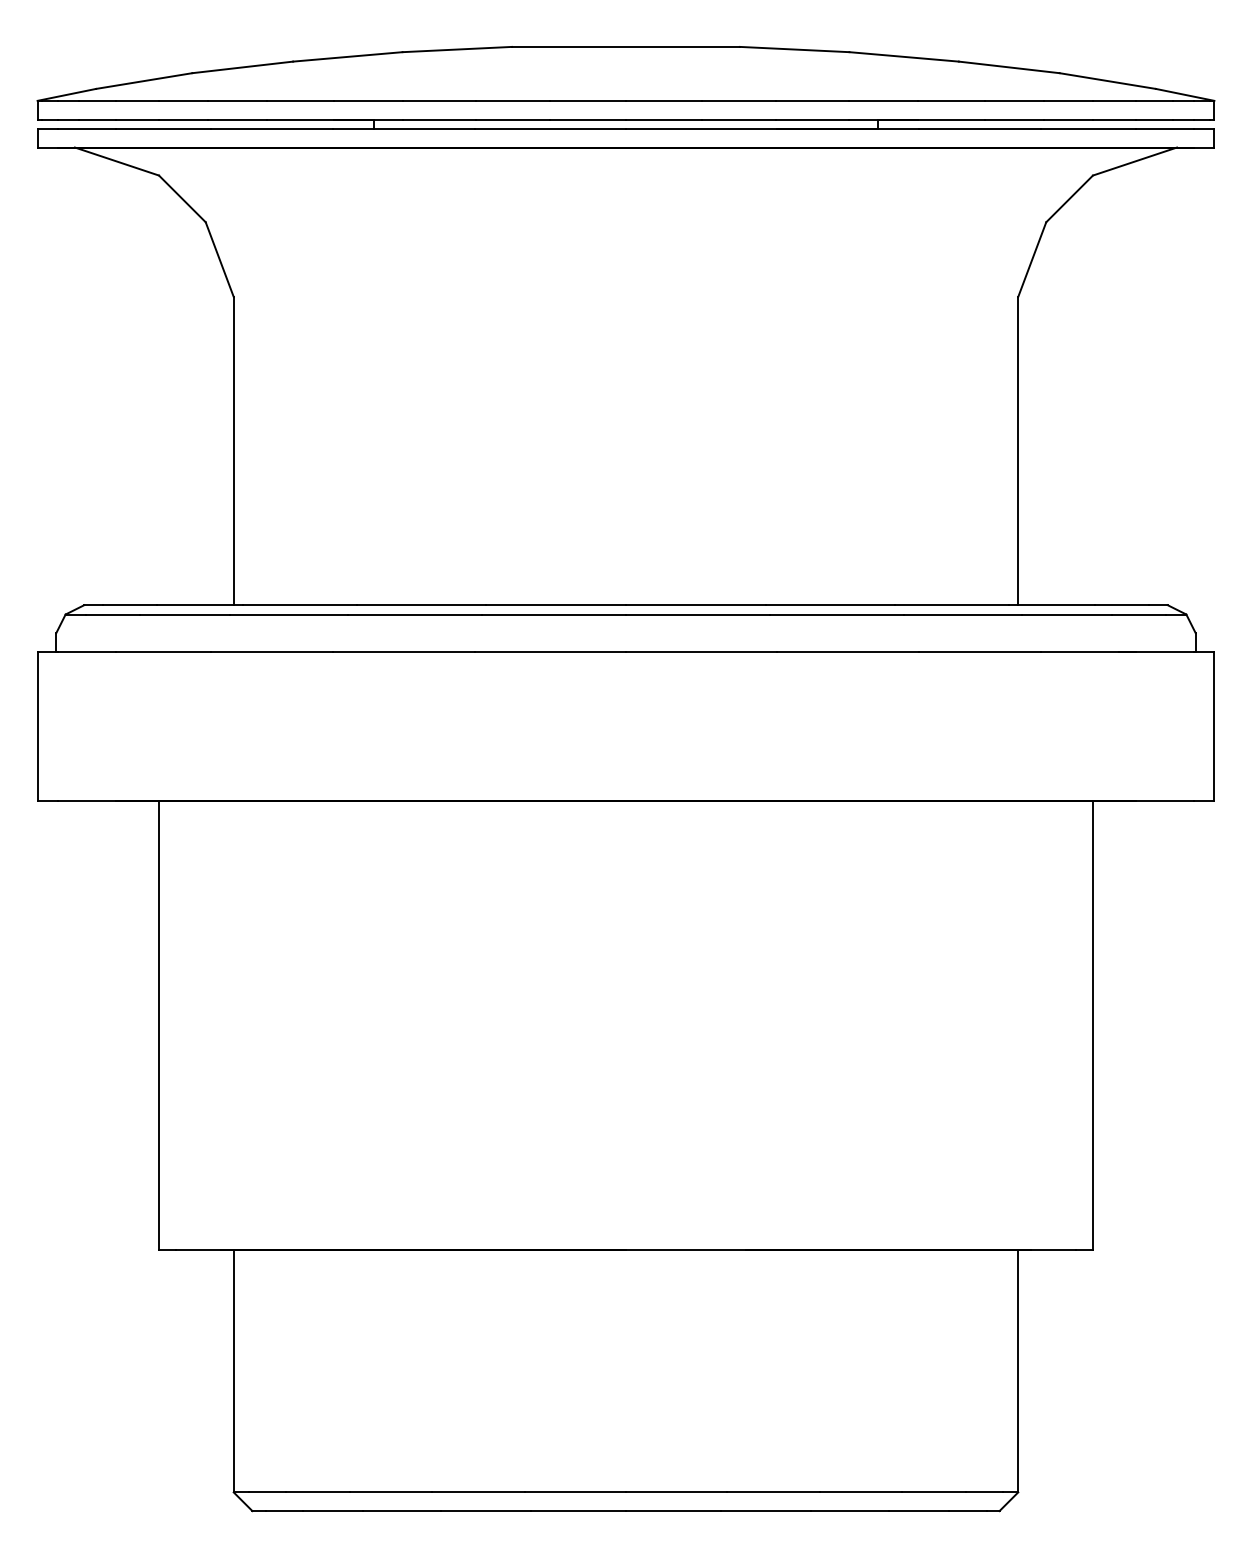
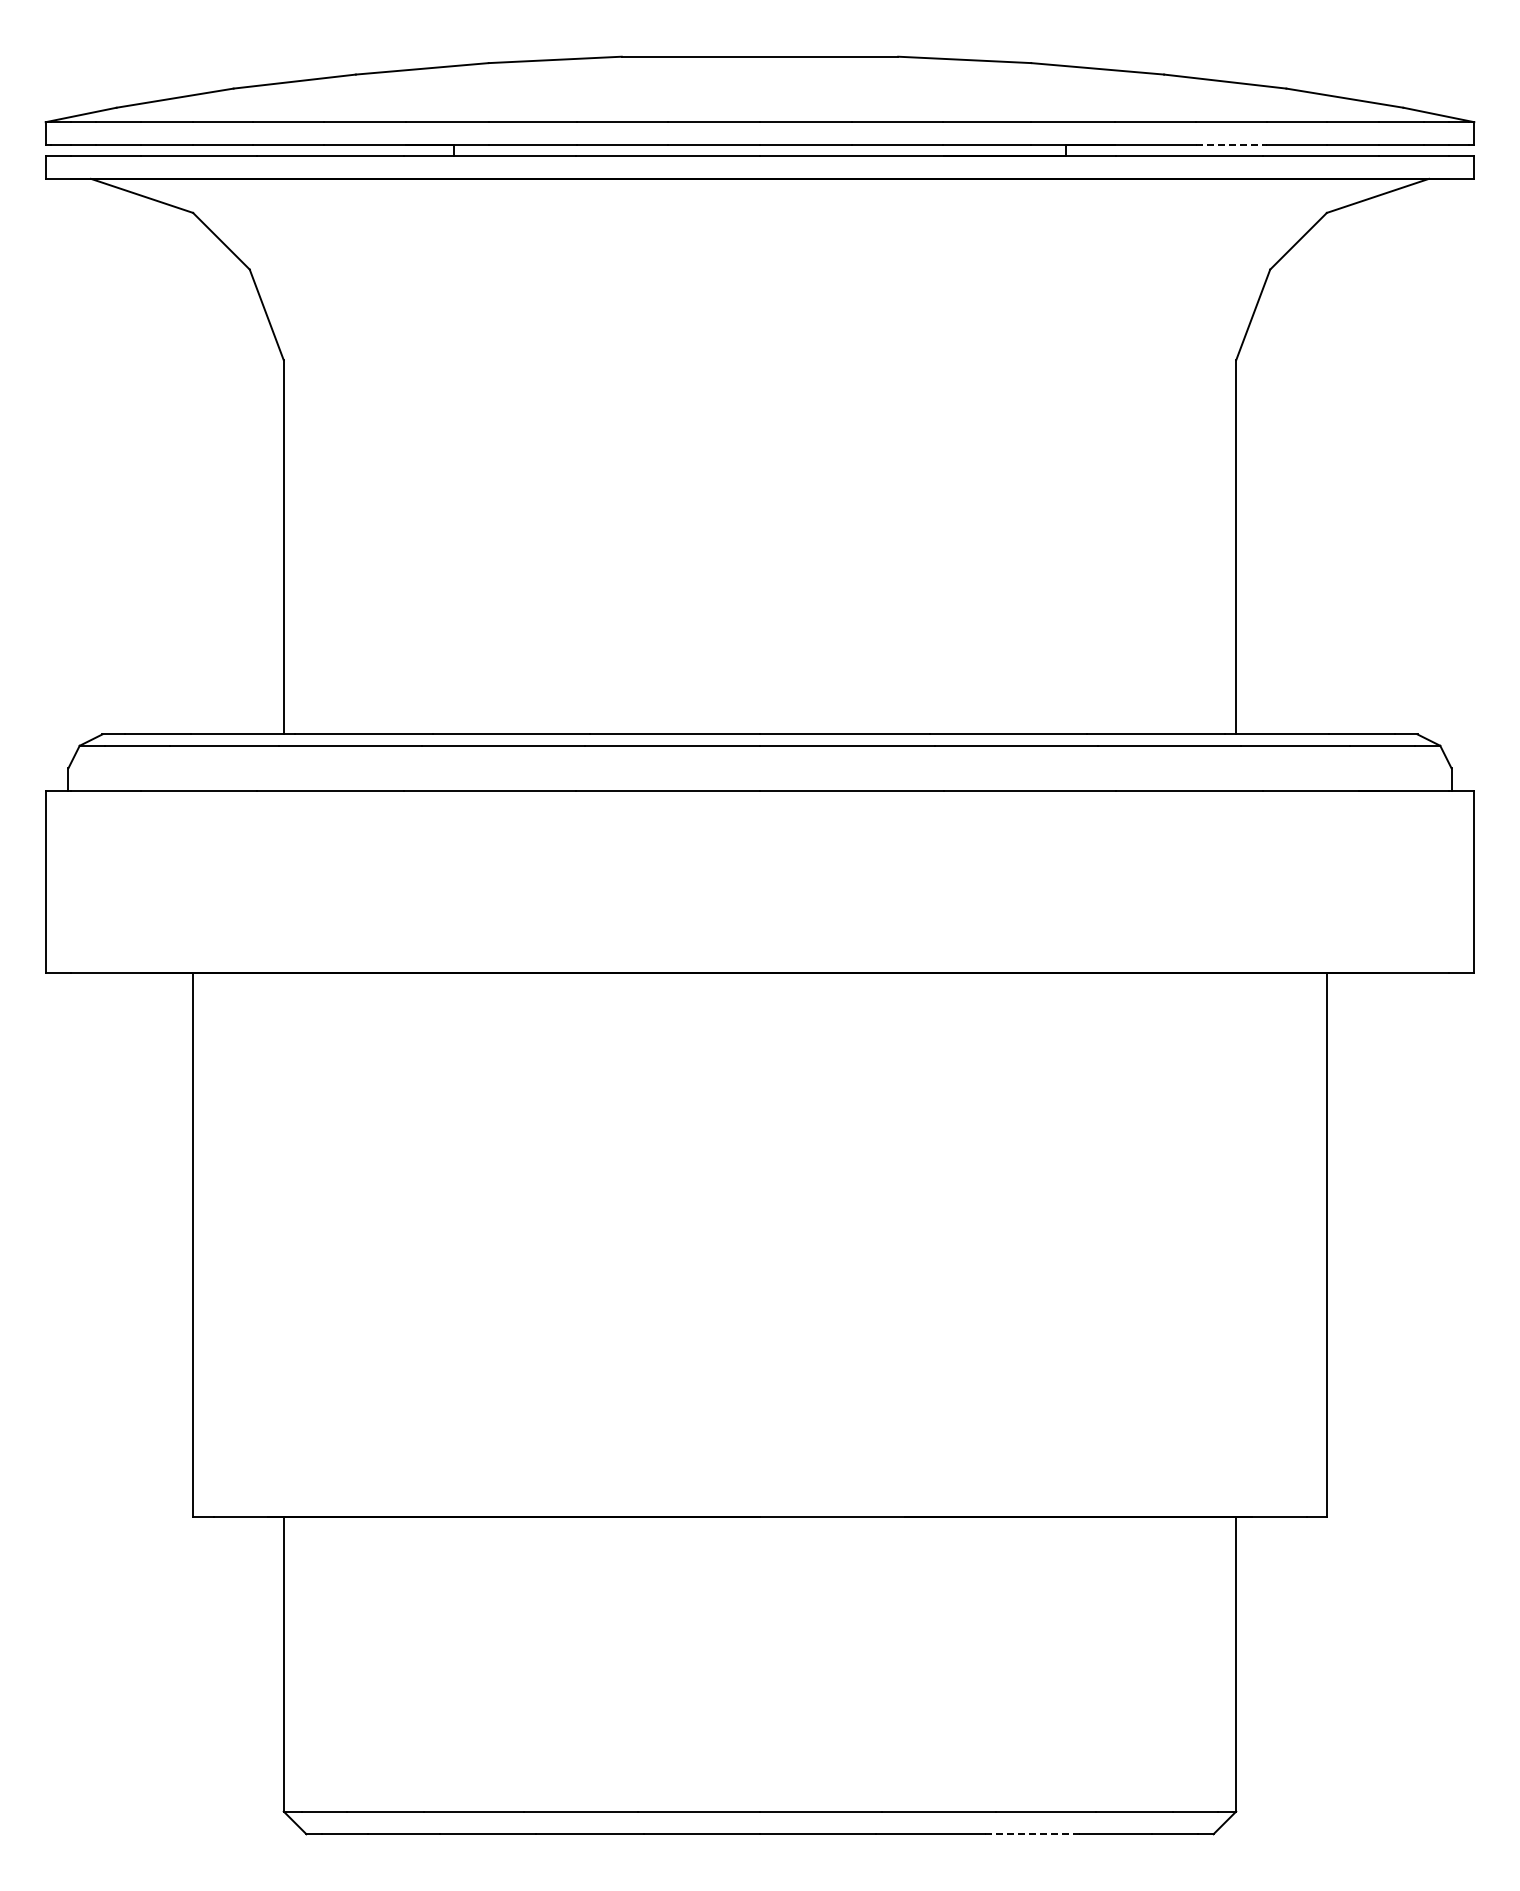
line: (1014, 119) -> (1231, 144), solid -> dashed
line: (850, 1511) -> (1032, 1834), solid -> dashed

